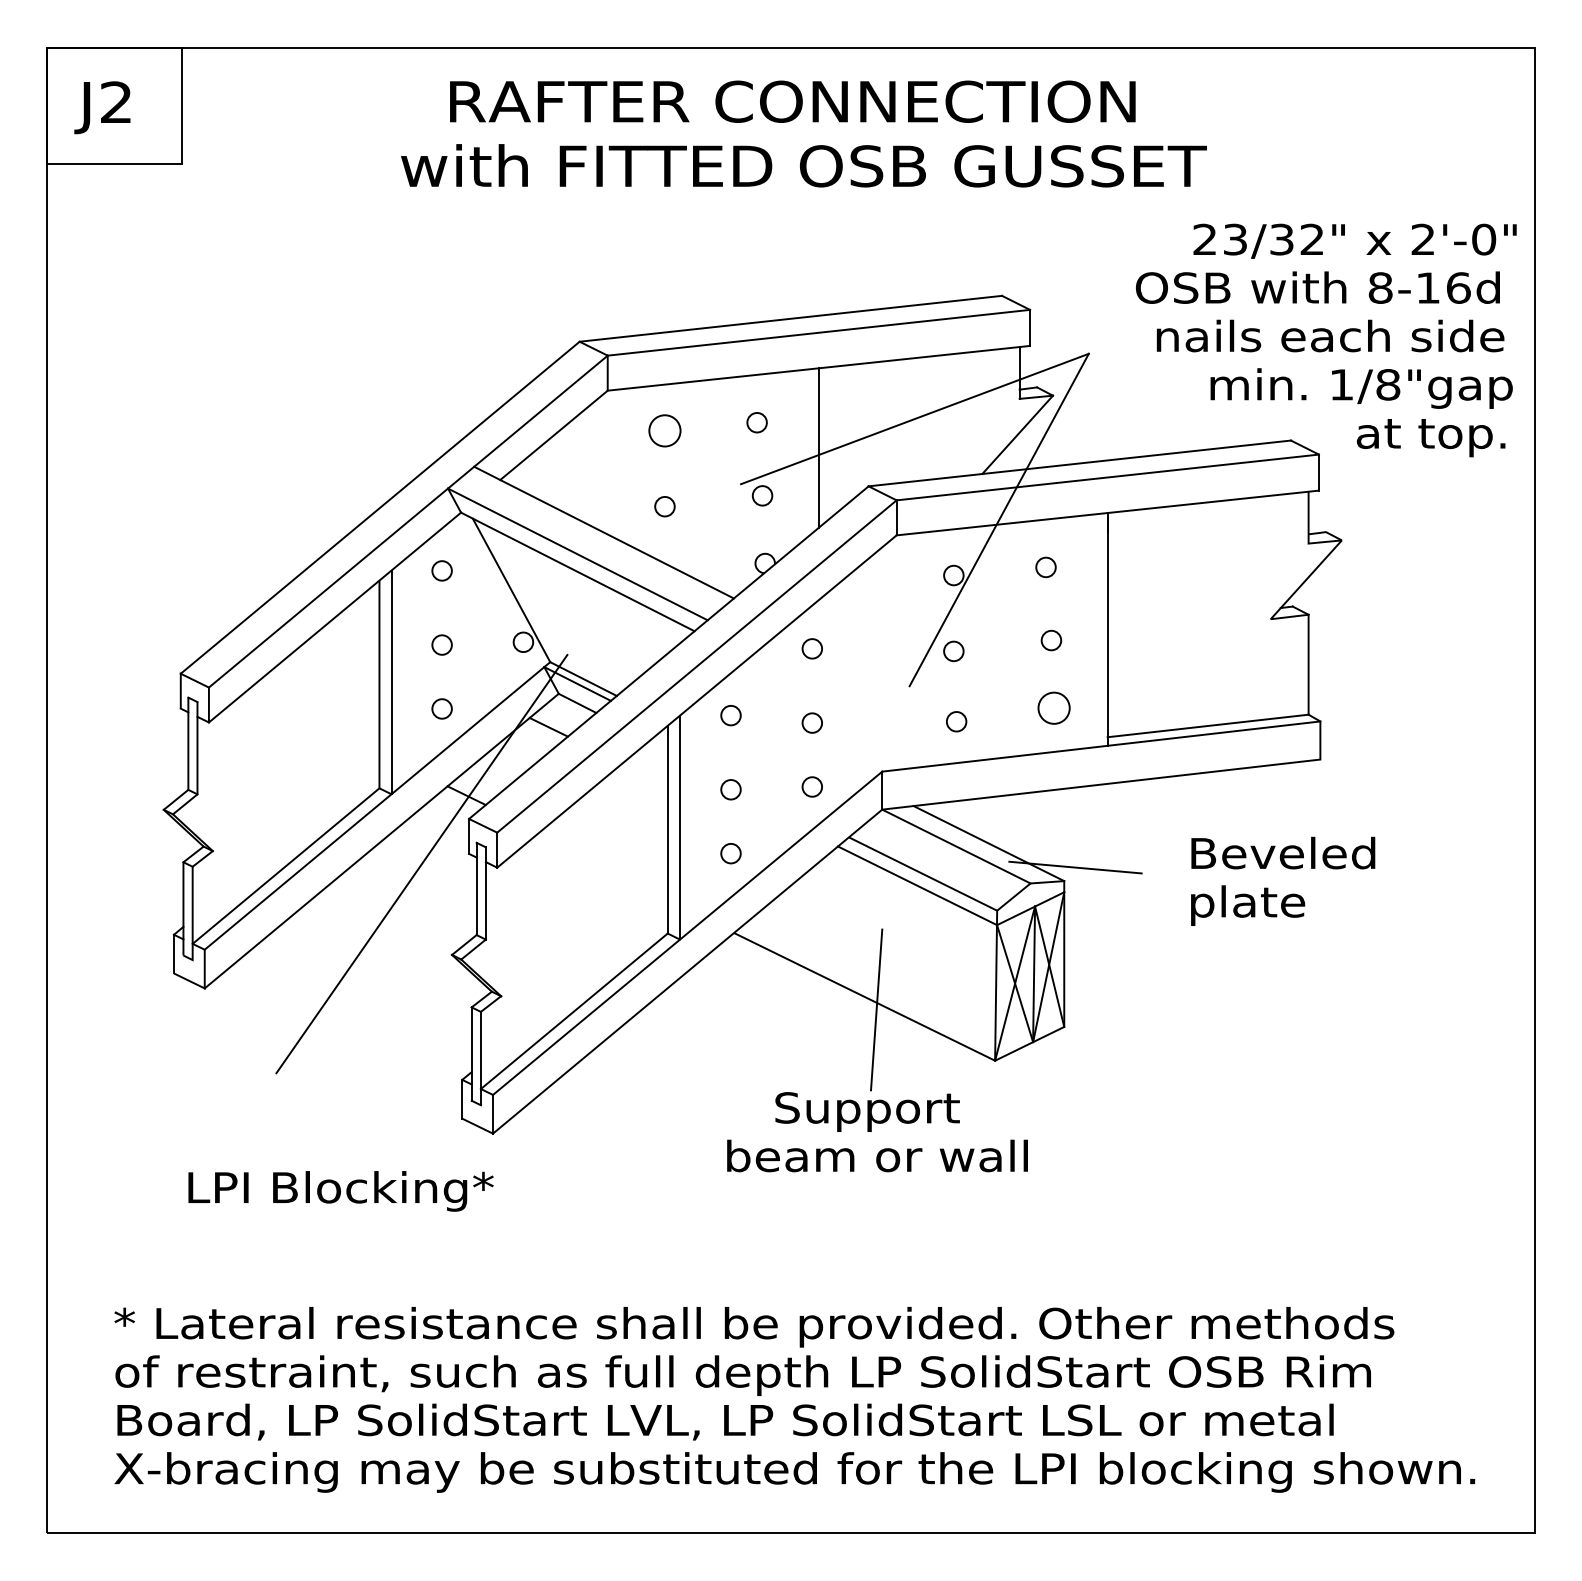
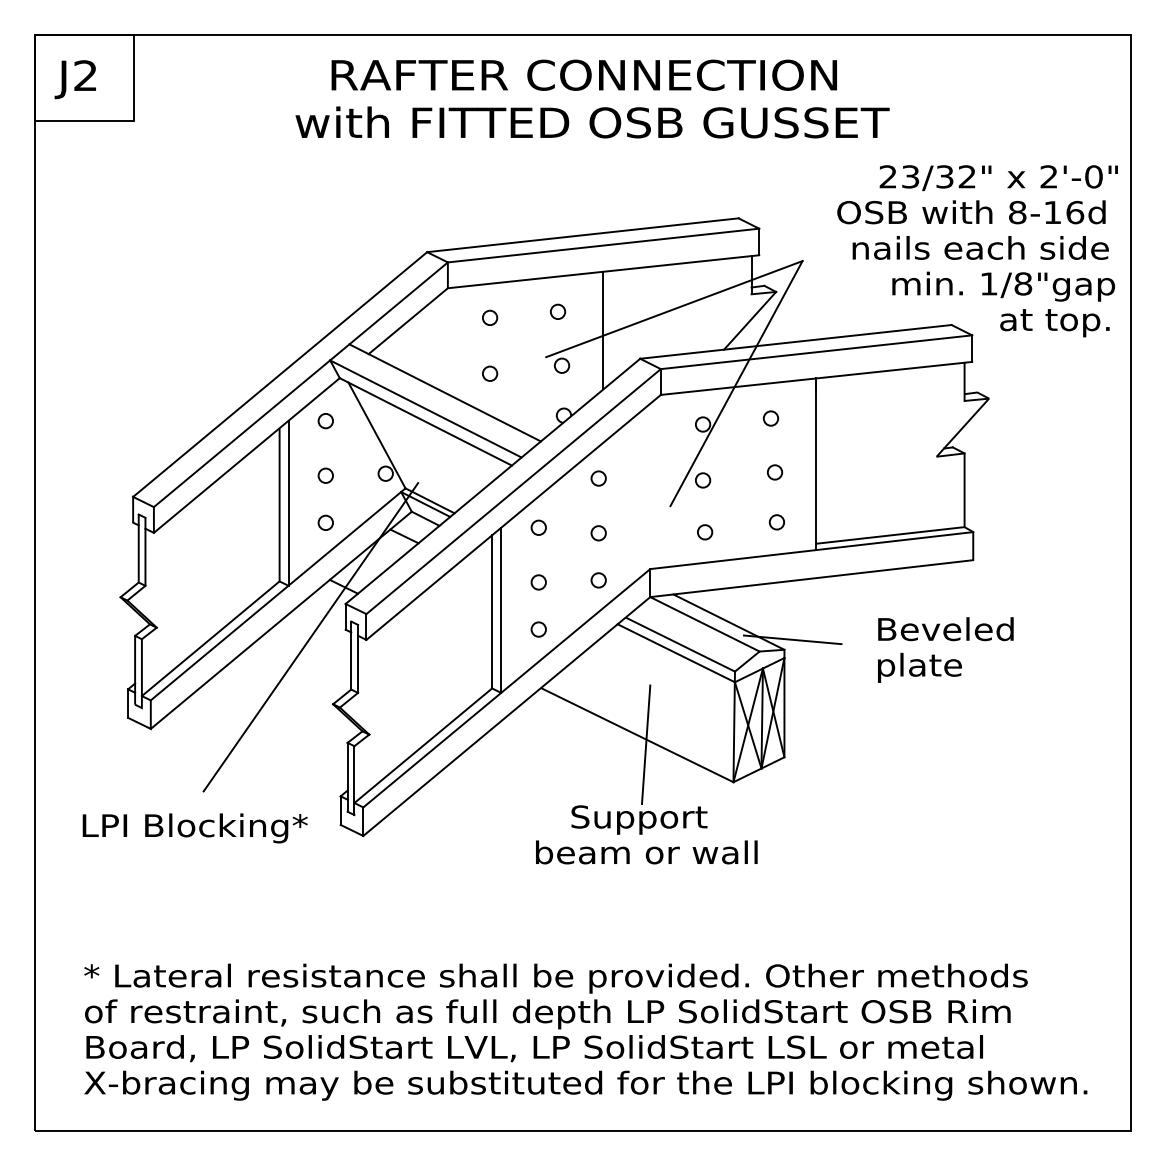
circle: (664, 430) -> (489, 317), size x0.62
circle: (1053, 708) -> (776, 522), size x0.62
text: (340, 1191) -> (194, 828), moved

